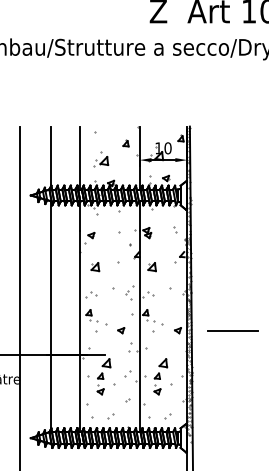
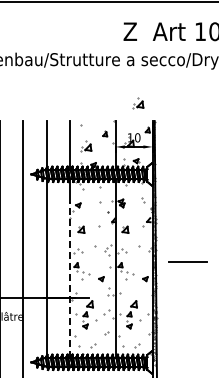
part: (169, 104) -> (138, 103), added
line: (232, 329) -> (187, 261), moved
line: (79, 331) -> (69, 279), solid -> dashed

